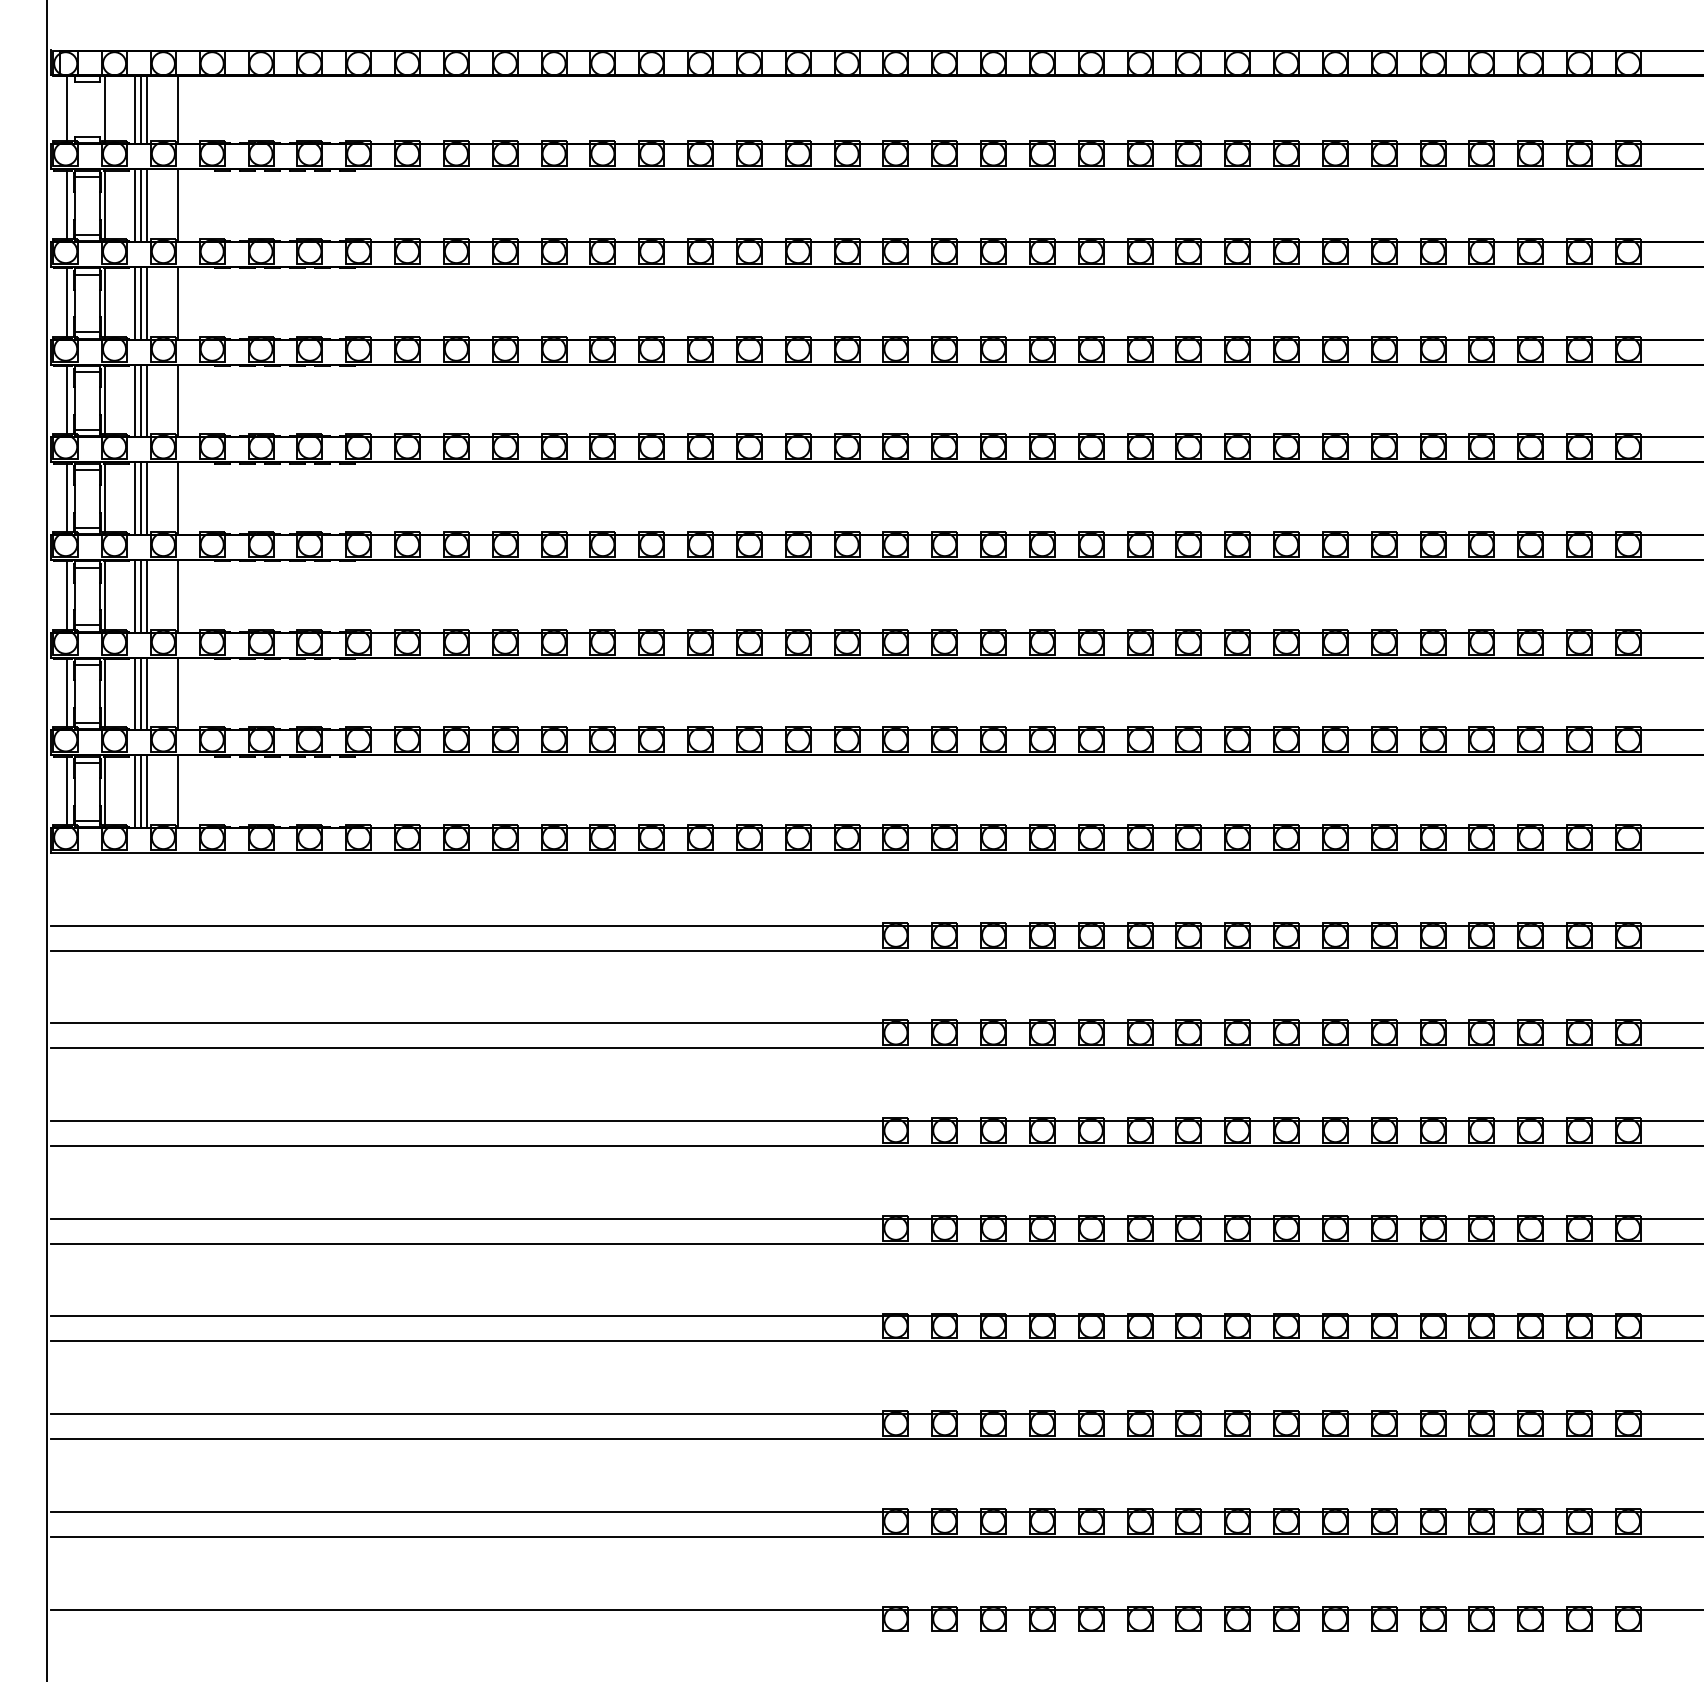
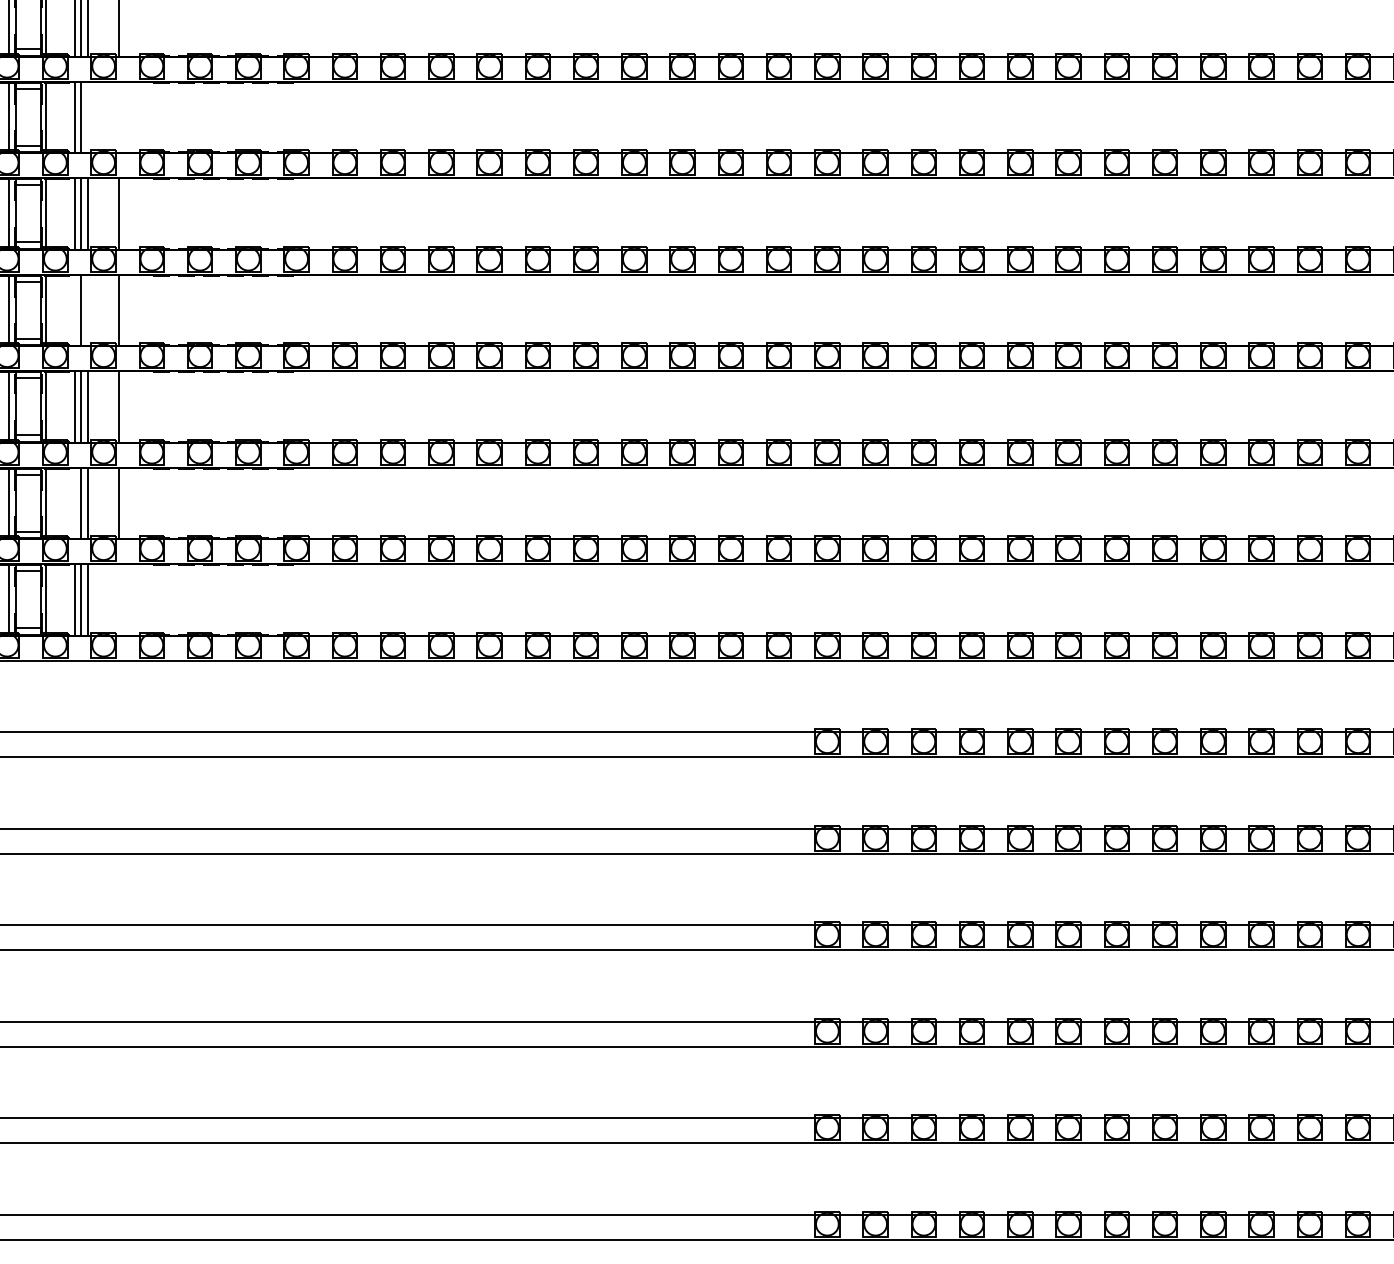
line: (147, 303) -> (87, 117), removed
line: (178, 303) -> (118, 117), removed
line: (134, 498) -> (75, 310), removed
line: (147, 498) -> (87, 310), removed
line: (134, 694) -> (75, 503), removed
line: (178, 791) -> (118, 599), removed

